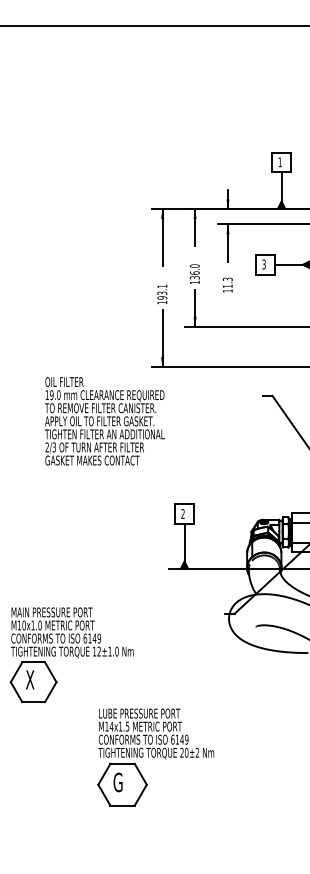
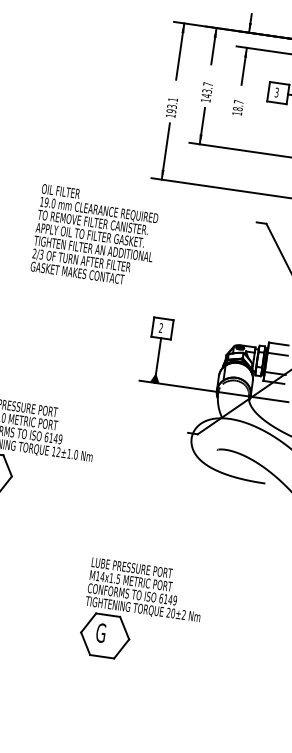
text: (194, 271) -> (207, 89), 136.0 -> 143.7
text: (227, 282) -> (238, 105), 11.3 -> 18.7
text: (104, 421) -> (94, 236), moved
part: (155, 757) -> (141, 613), moved

